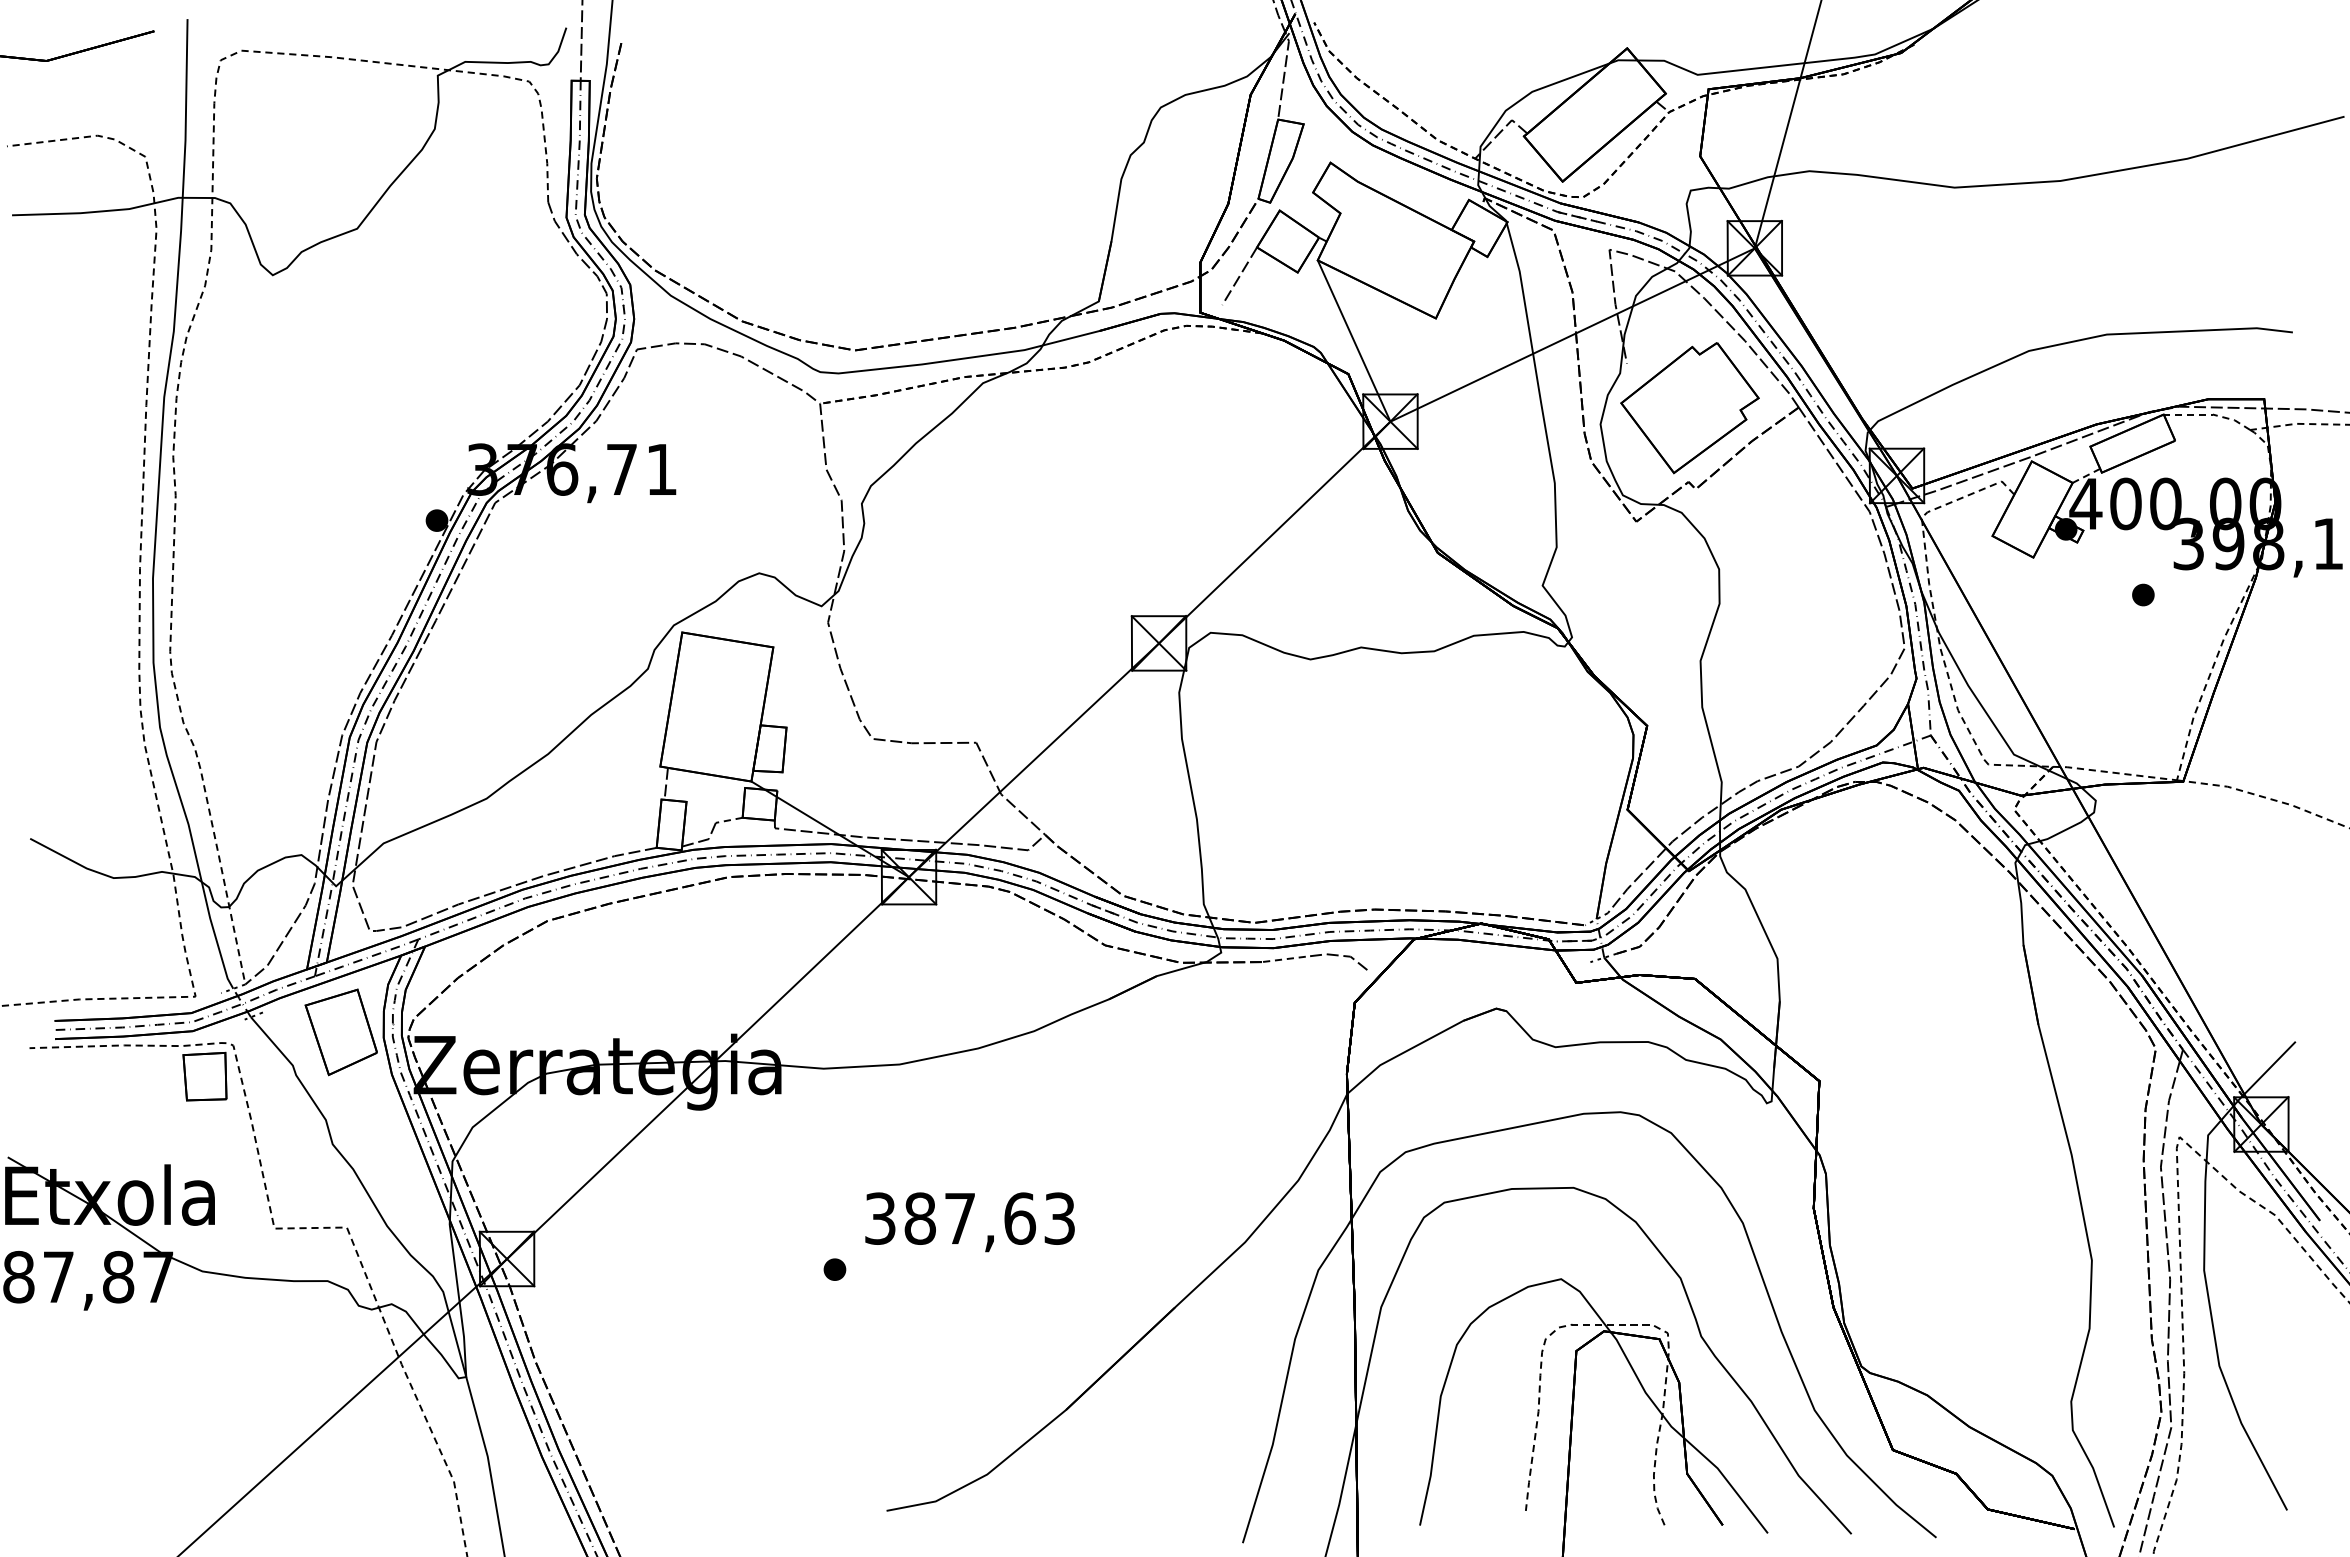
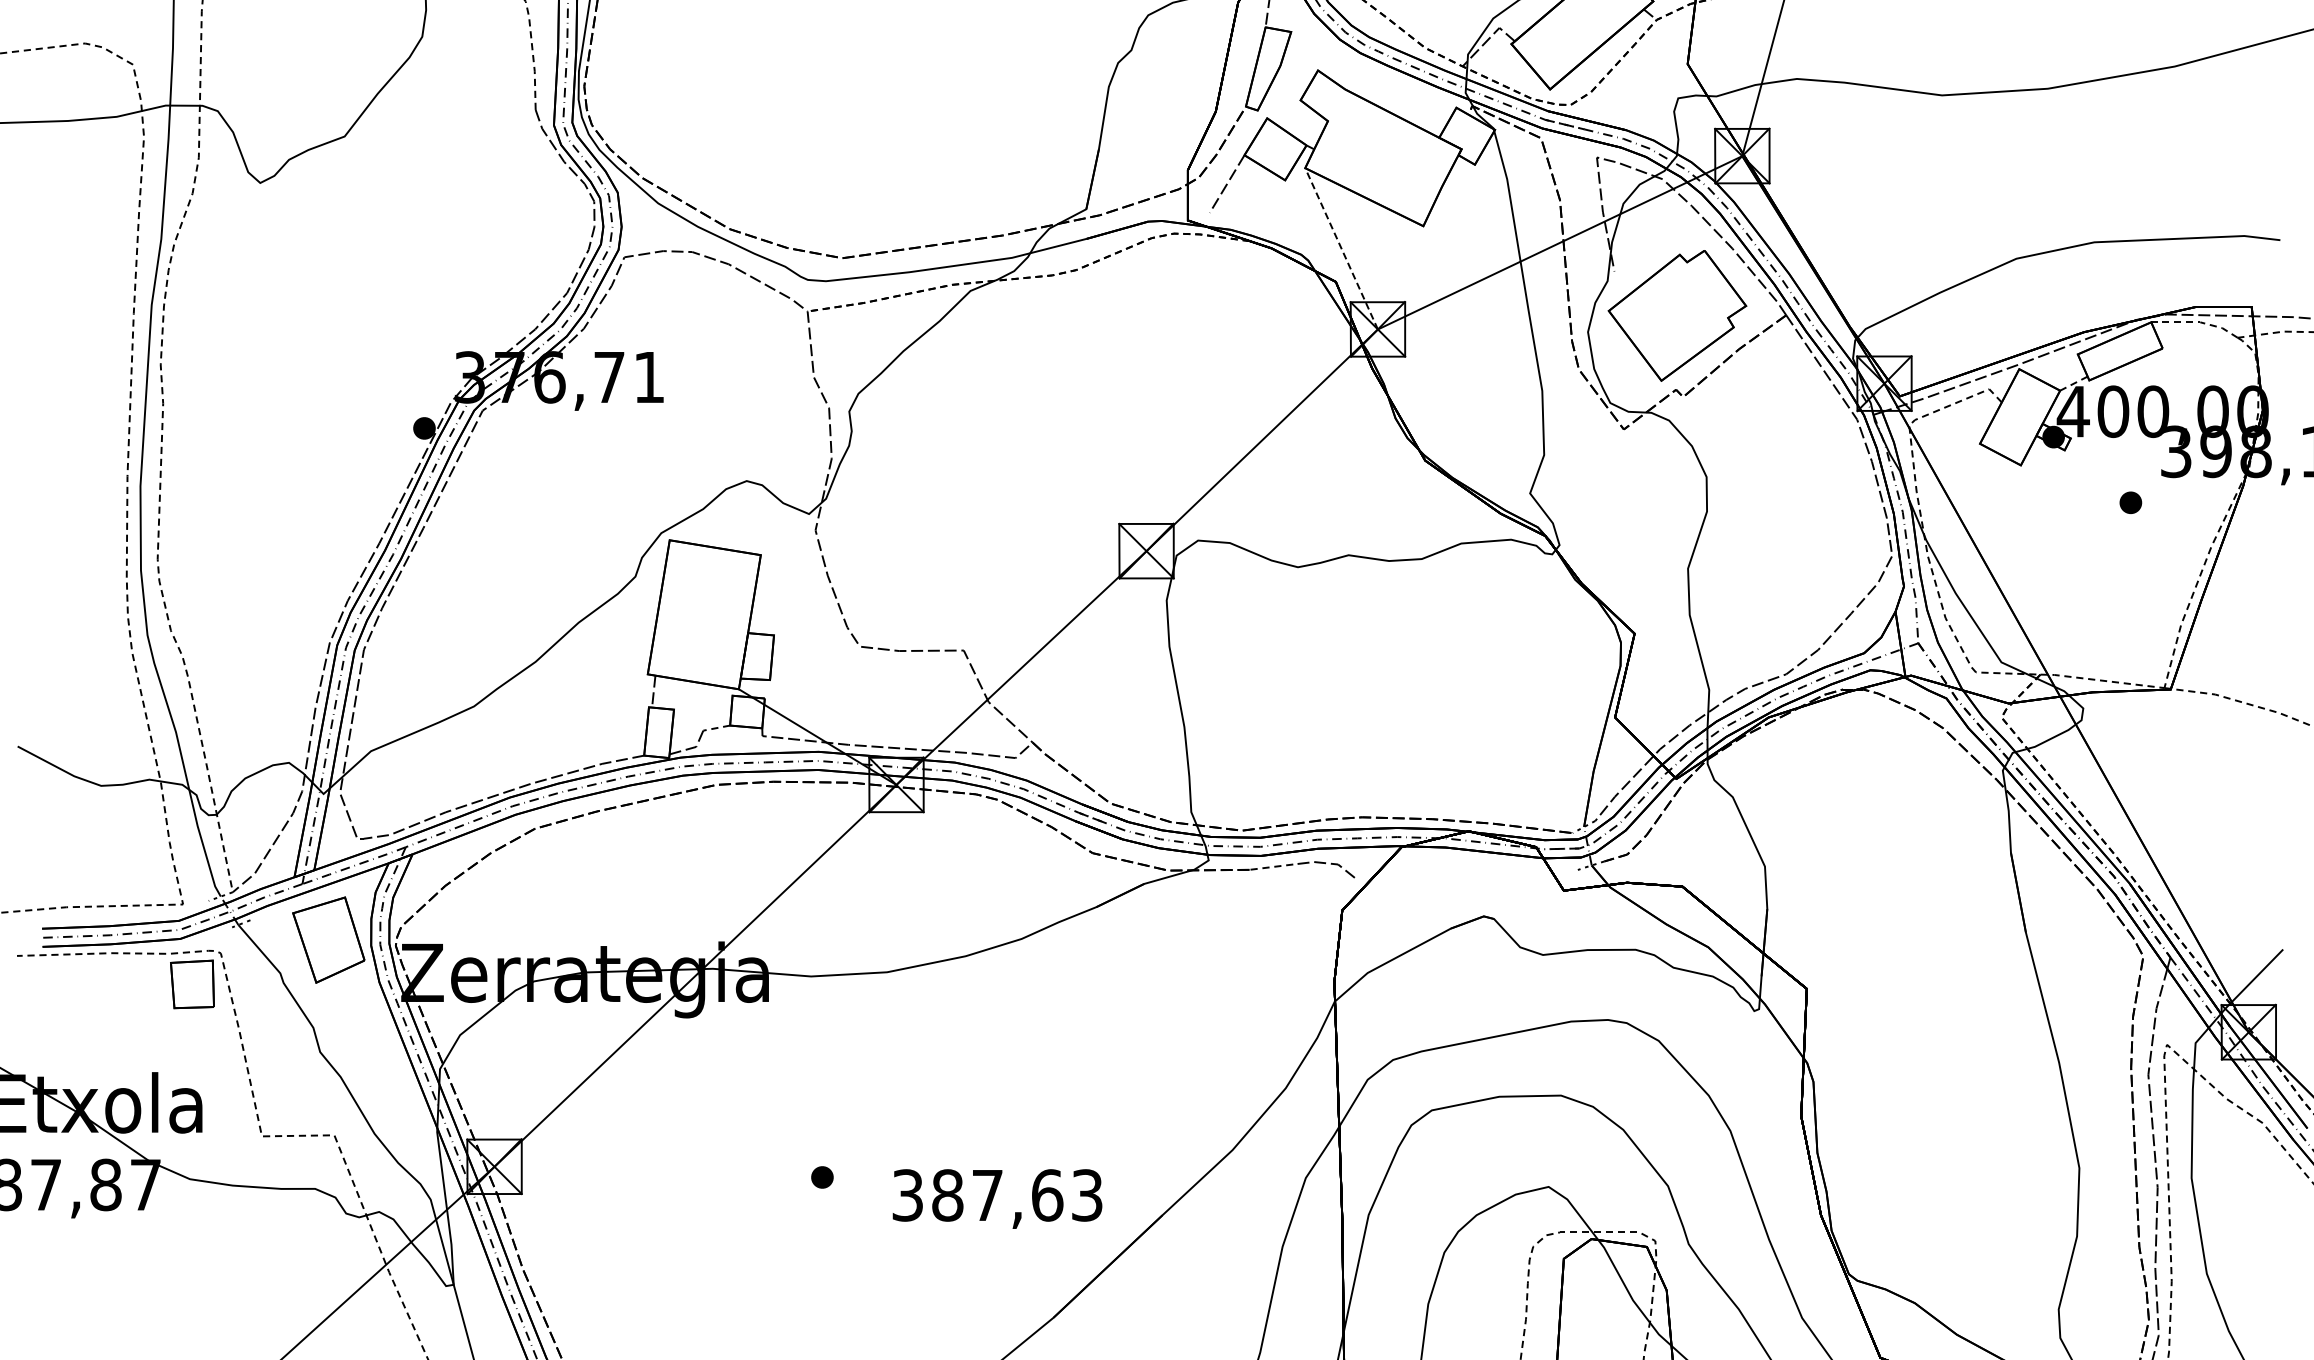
line: (1353, 340) -> (1340, 248), solid -> dashed
text: (969, 1222) -> (996, 1199), moved

